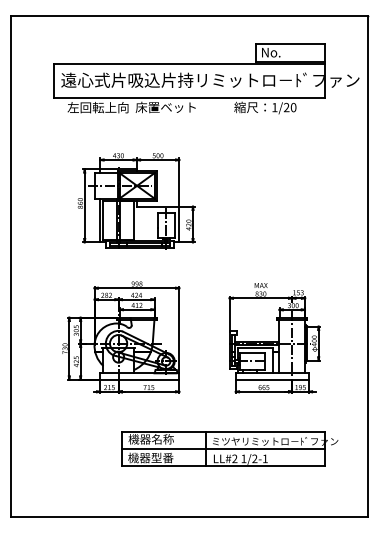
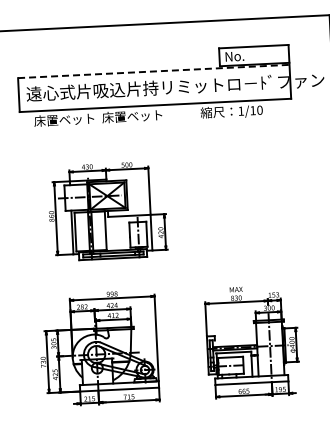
line: (189, 63) -> (153, 71), solid -> dashed
text: (286, 106) -> (252, 109), 1/20 -> 1/10
text: (97, 107) -> (64, 119), 左回転上向 -> 床置ベット

